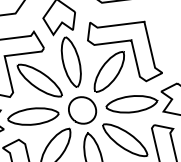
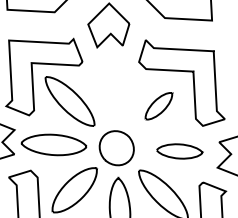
part: (71, 62) -> (113, 85), removed
part: (109, 72) -> (158, 106), size x0.6
part: (131, 104) -> (179, 151), size x0.7

